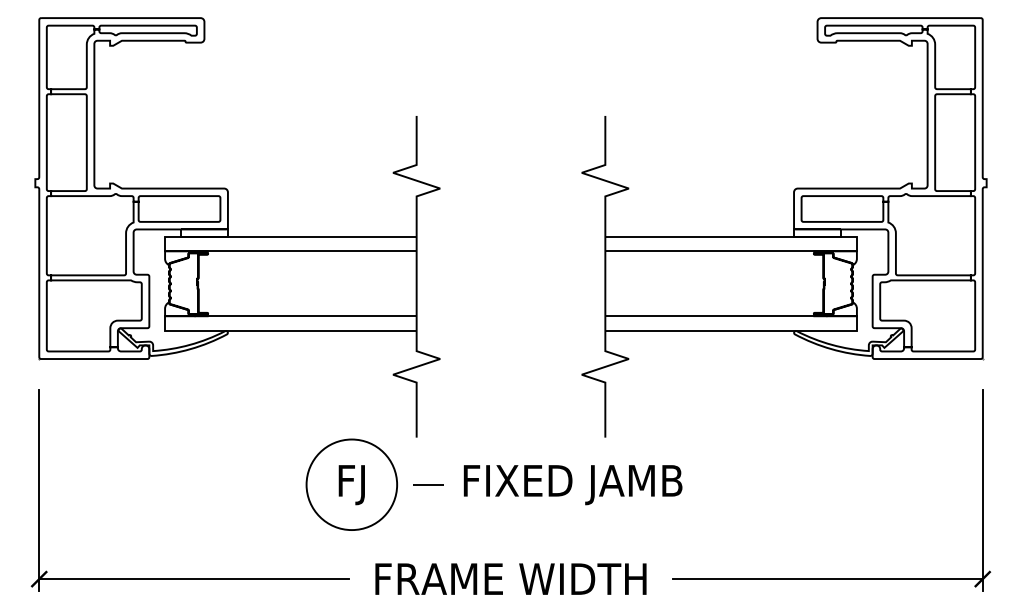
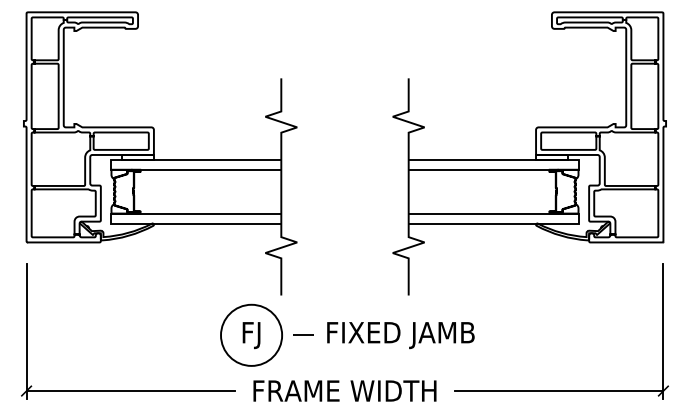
part: (493, 483) -> (347, 334), moved

